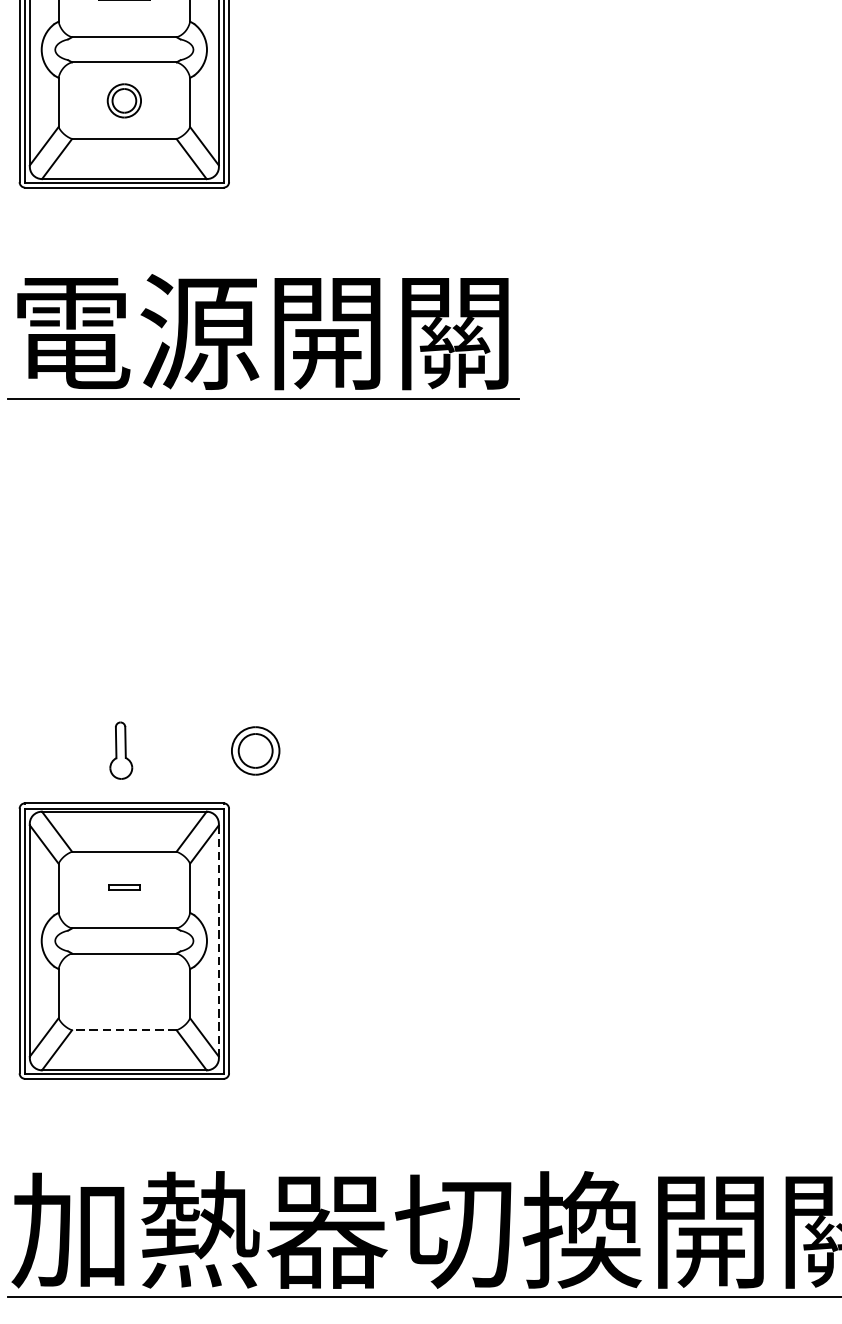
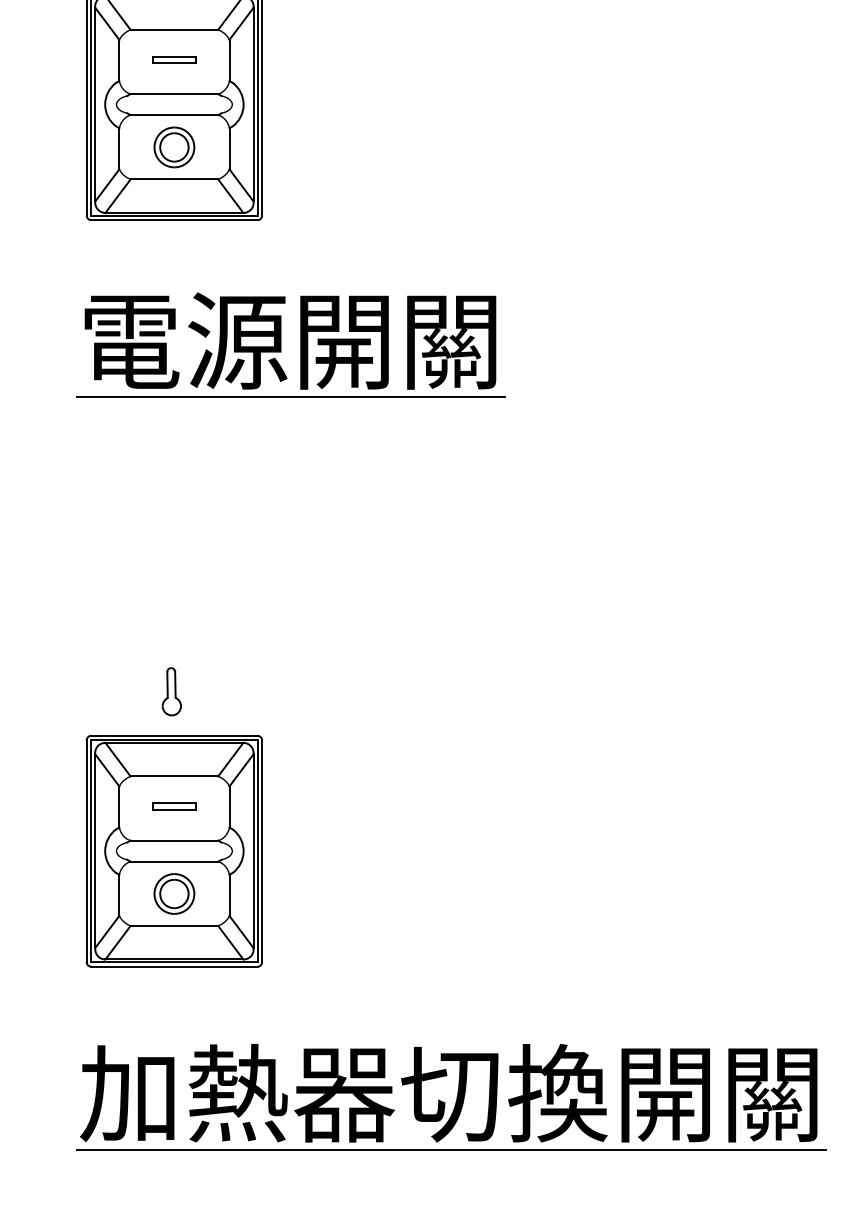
part: (124, 100) -> (174, 147), size x1.43
part: (255, 750) -> (174, 893), moved
part: (124, 887) -> (174, 806), size x1.67
line: (218, 941) -> (253, 851), dashed -> solid
line: (124, 1029) -> (174, 925), dashed -> solid

